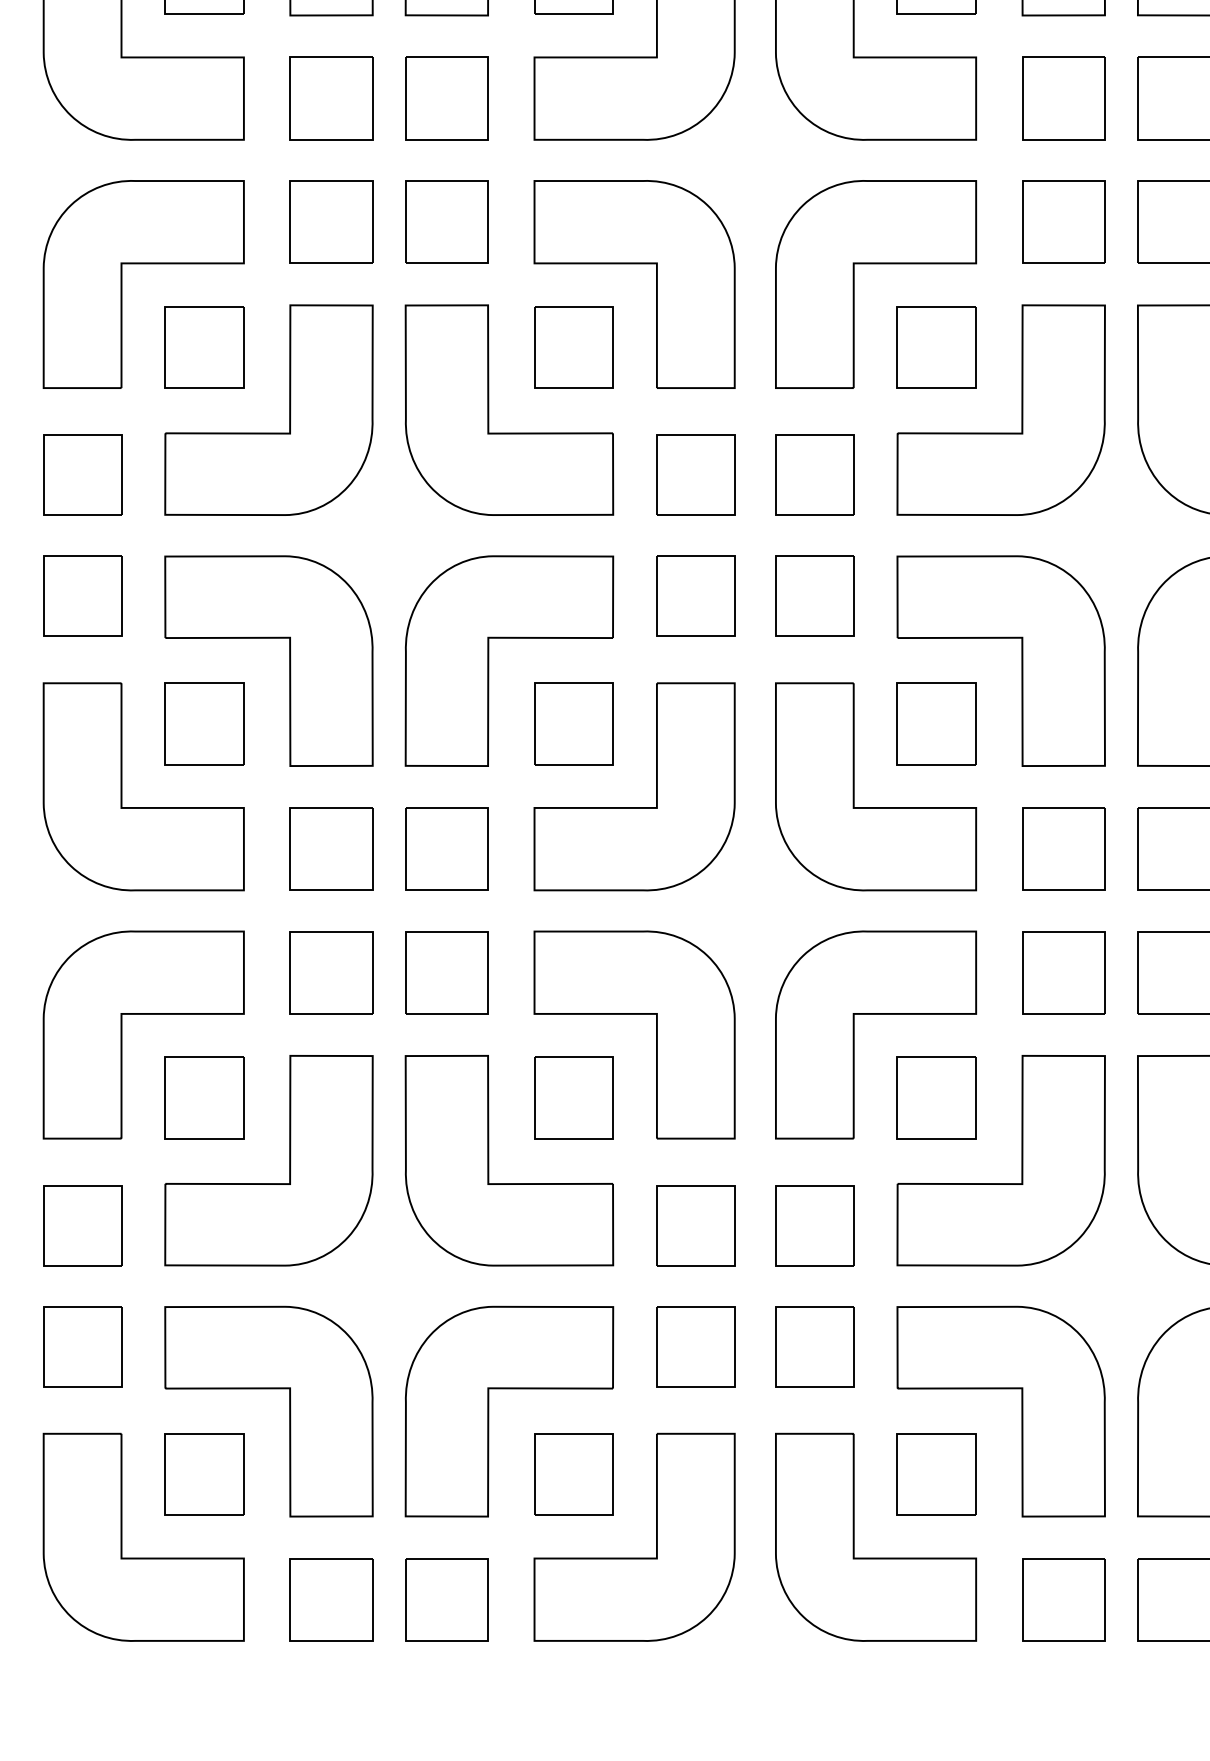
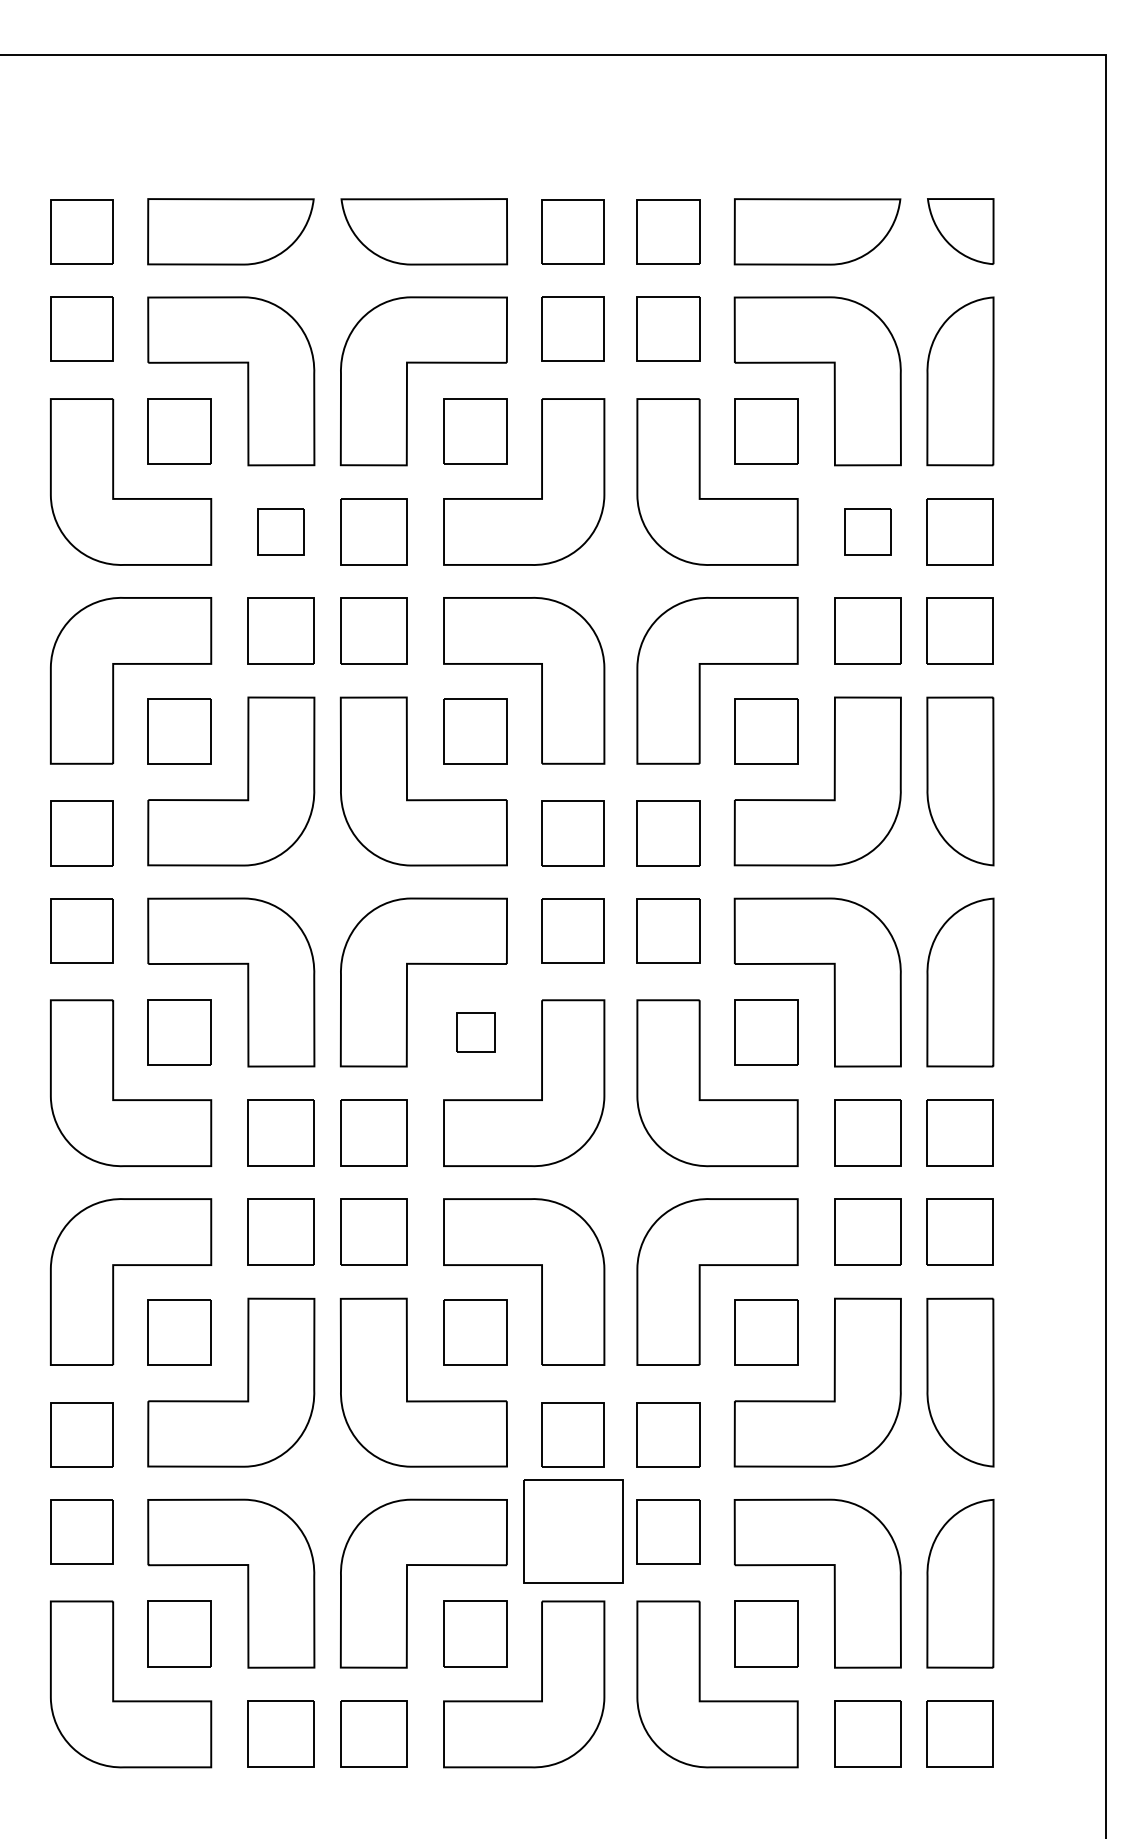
part: (330, 98) -> (280, 531), size x0.7
part: (1063, 98) -> (867, 531), size x0.7
part: (573, 723) -> (475, 1032), size x0.6
part: (694, 1346) -> (572, 1531), size x1.6

